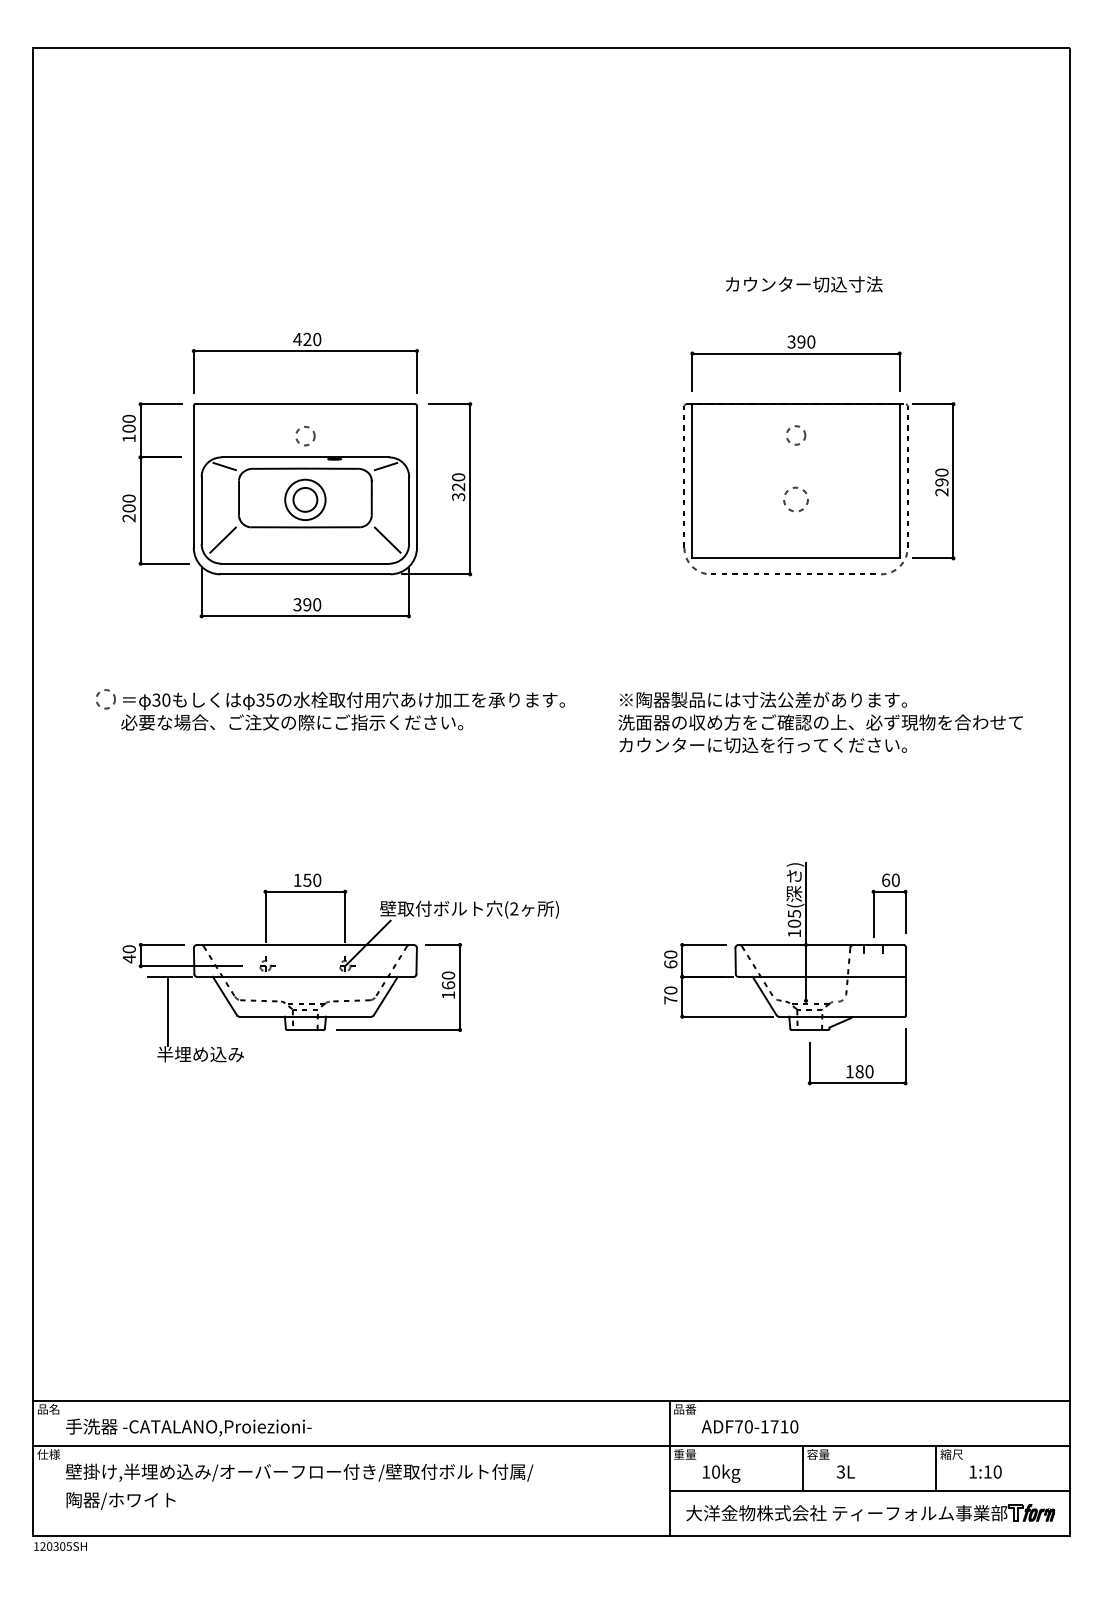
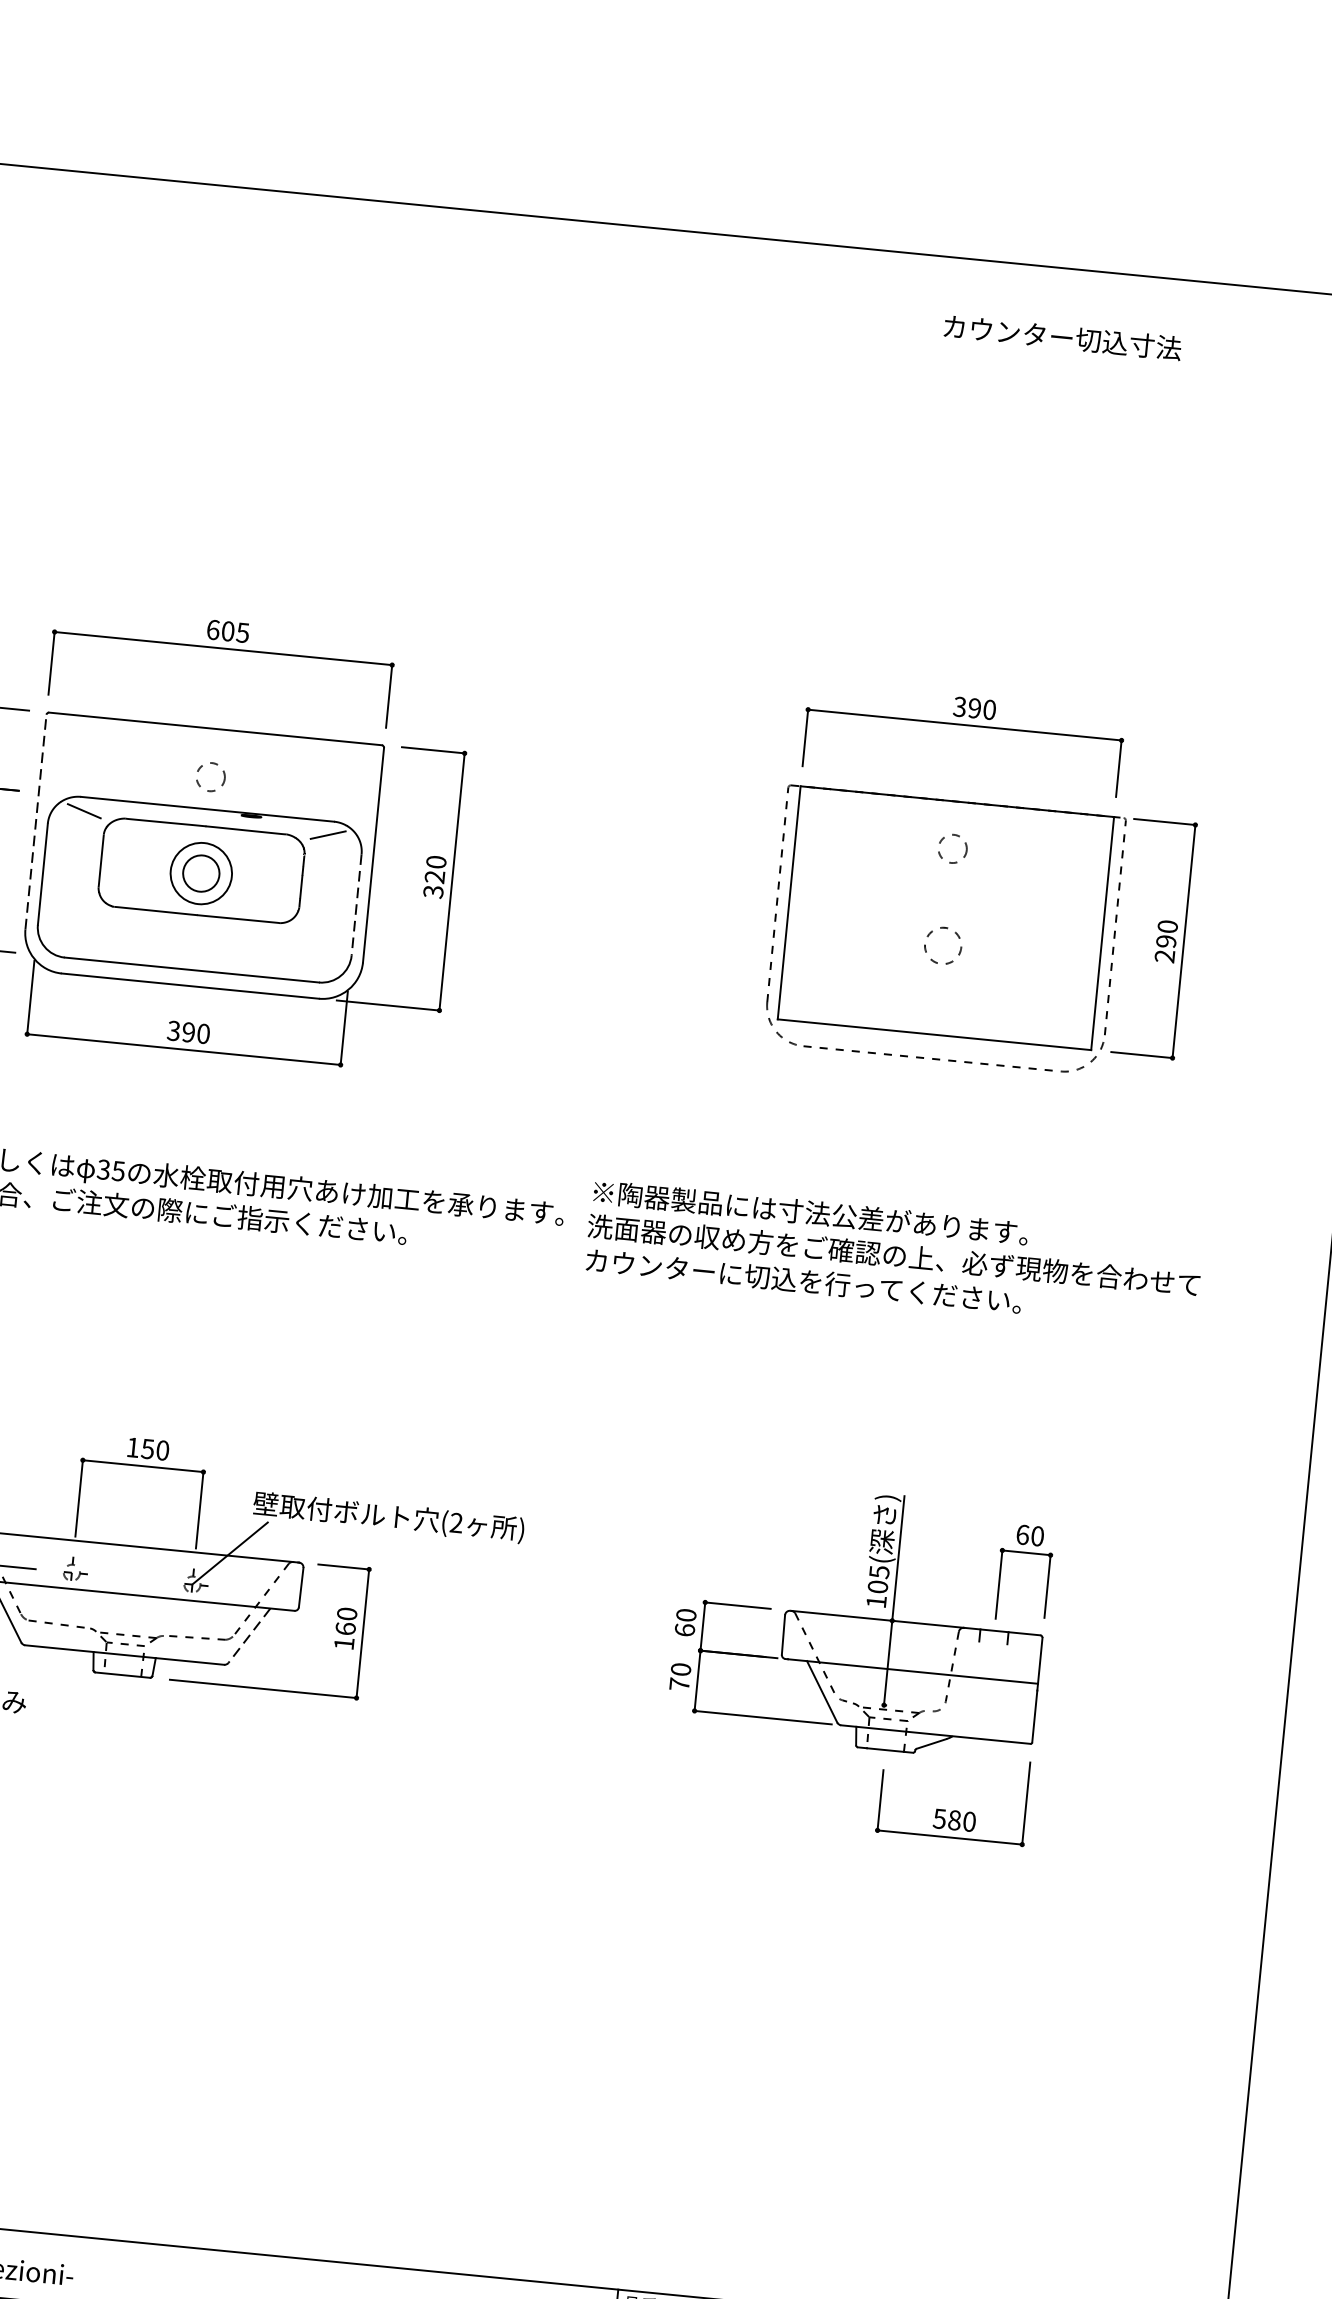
text: (804, 284) -> (1063, 337), moved
text: (307, 339) -> (228, 631), 420 -> 605
line: (193, 476) -> (35, 821), solid -> dashed
line: (409, 510) -> (357, 905), solid -> dashed
line: (222, 539) -> (70, 921), removed
line: (387, 539) -> (319, 945), removed
text: (820, 722) -> (893, 1255), moved
line: (385, 996) -> (248, 1636), solid -> dashed
text: (849, 1071) -> (939, 1818), 180 -> 580

